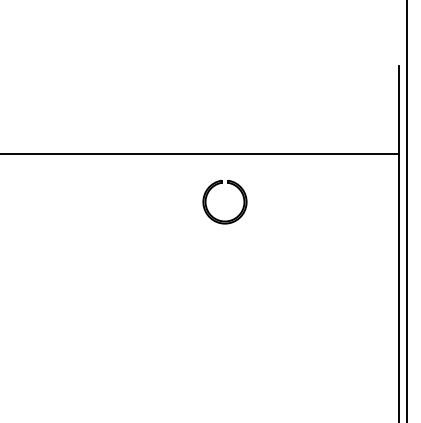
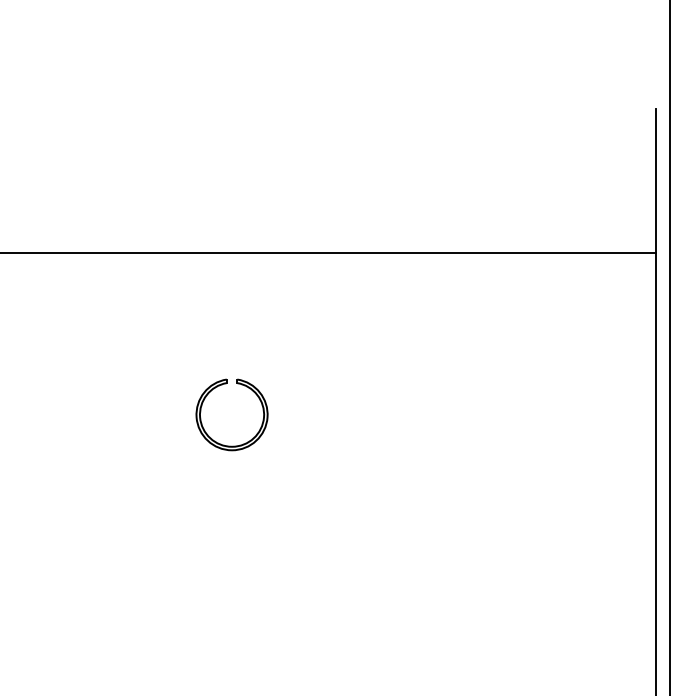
part: (217, 185) -> (219, 387), moved

